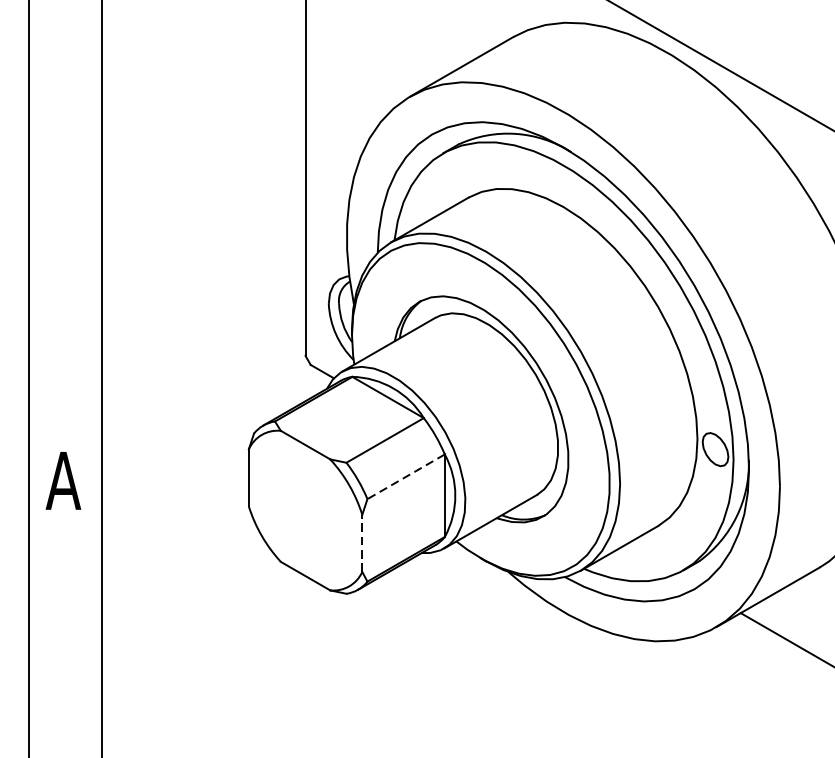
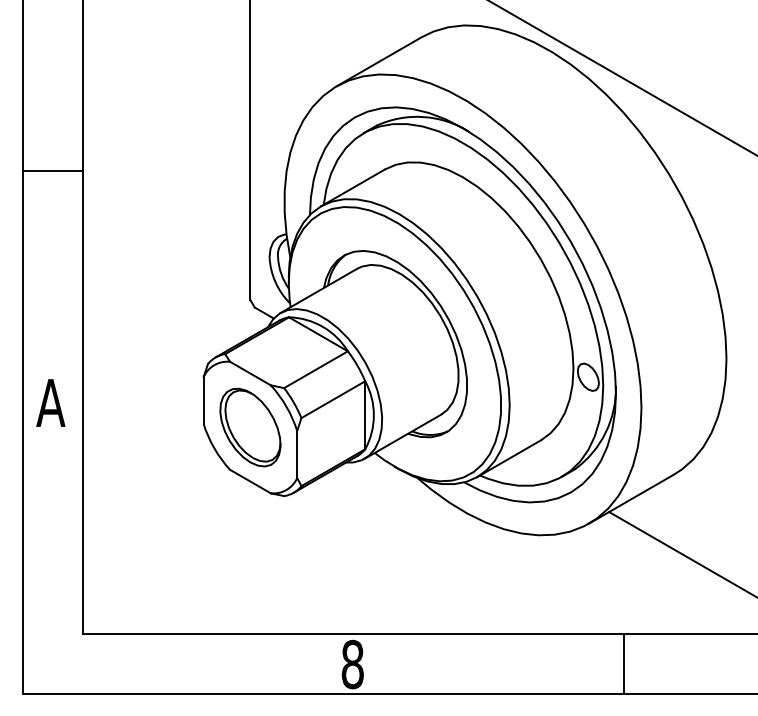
line: (65, 199) -> (52, 171), added
line: (406, 476) -> (333, 399), dashed -> solid
part: (305, 510) -> (250, 427), added
line: (362, 543) -> (297, 454), dashed -> solid

